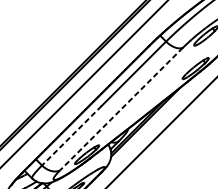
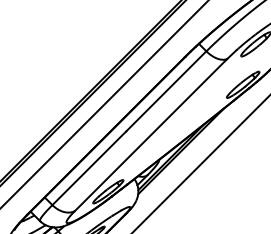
line: (121, 108) -> (151, 134), dashed -> solid
line: (71, 135) -> (89, 168), dashed -> solid

